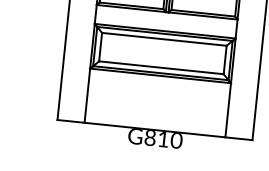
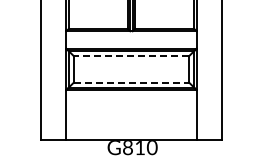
line: (164, 39) -> (131, 56), solid -> dashed
line: (161, 67) -> (131, 82), solid -> dashed

